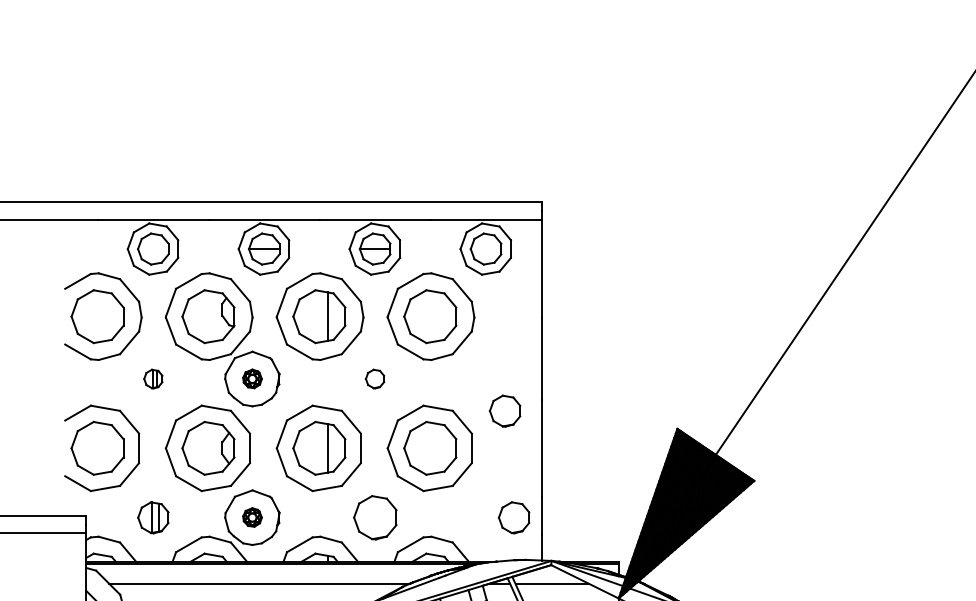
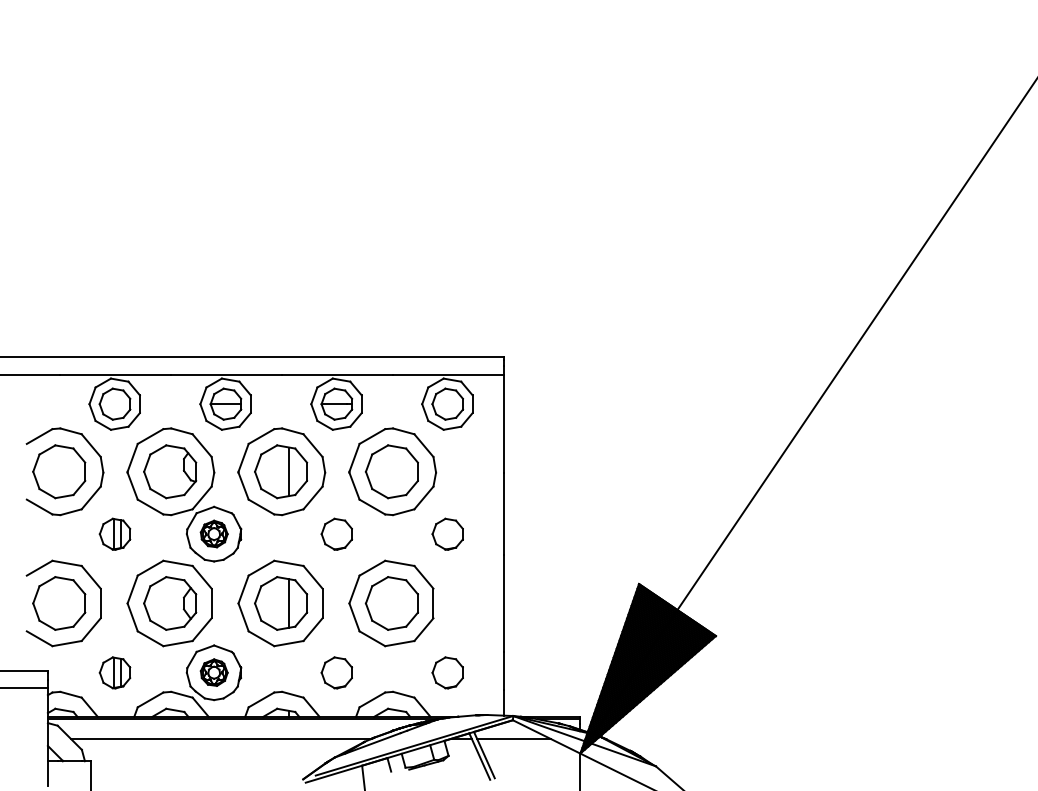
part: (152, 378) -> (114, 533), size x1.67
part: (251, 378) -> (213, 533), size x1.43
part: (374, 378) -> (336, 533), size x1.67
part: (504, 410) -> (447, 533), moved
part: (251, 517) -> (213, 672), size x1.43
part: (374, 517) -> (336, 672), size x0.71
part: (513, 517) -> (447, 672), moved

